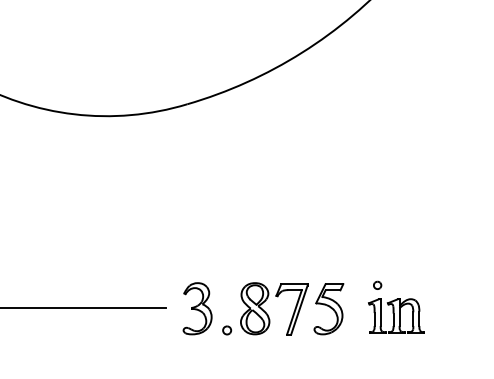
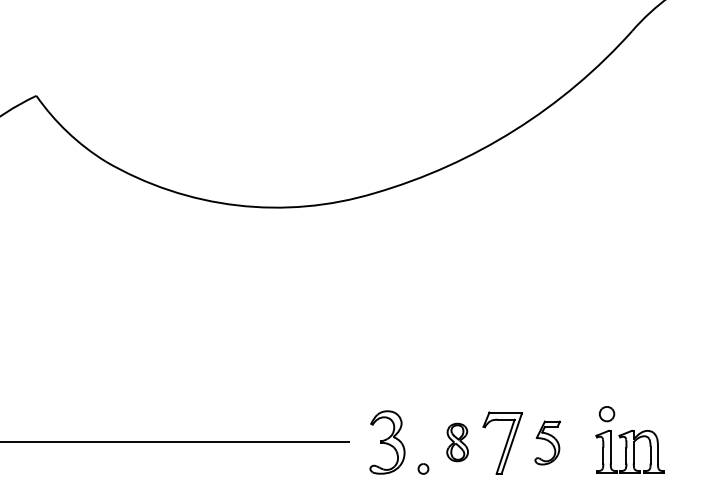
part: (377, 284) -> (606, 413), size x1.6
part: (255, 308) -> (457, 442), size x0.6
part: (328, 308) -> (547, 442), size x0.7

